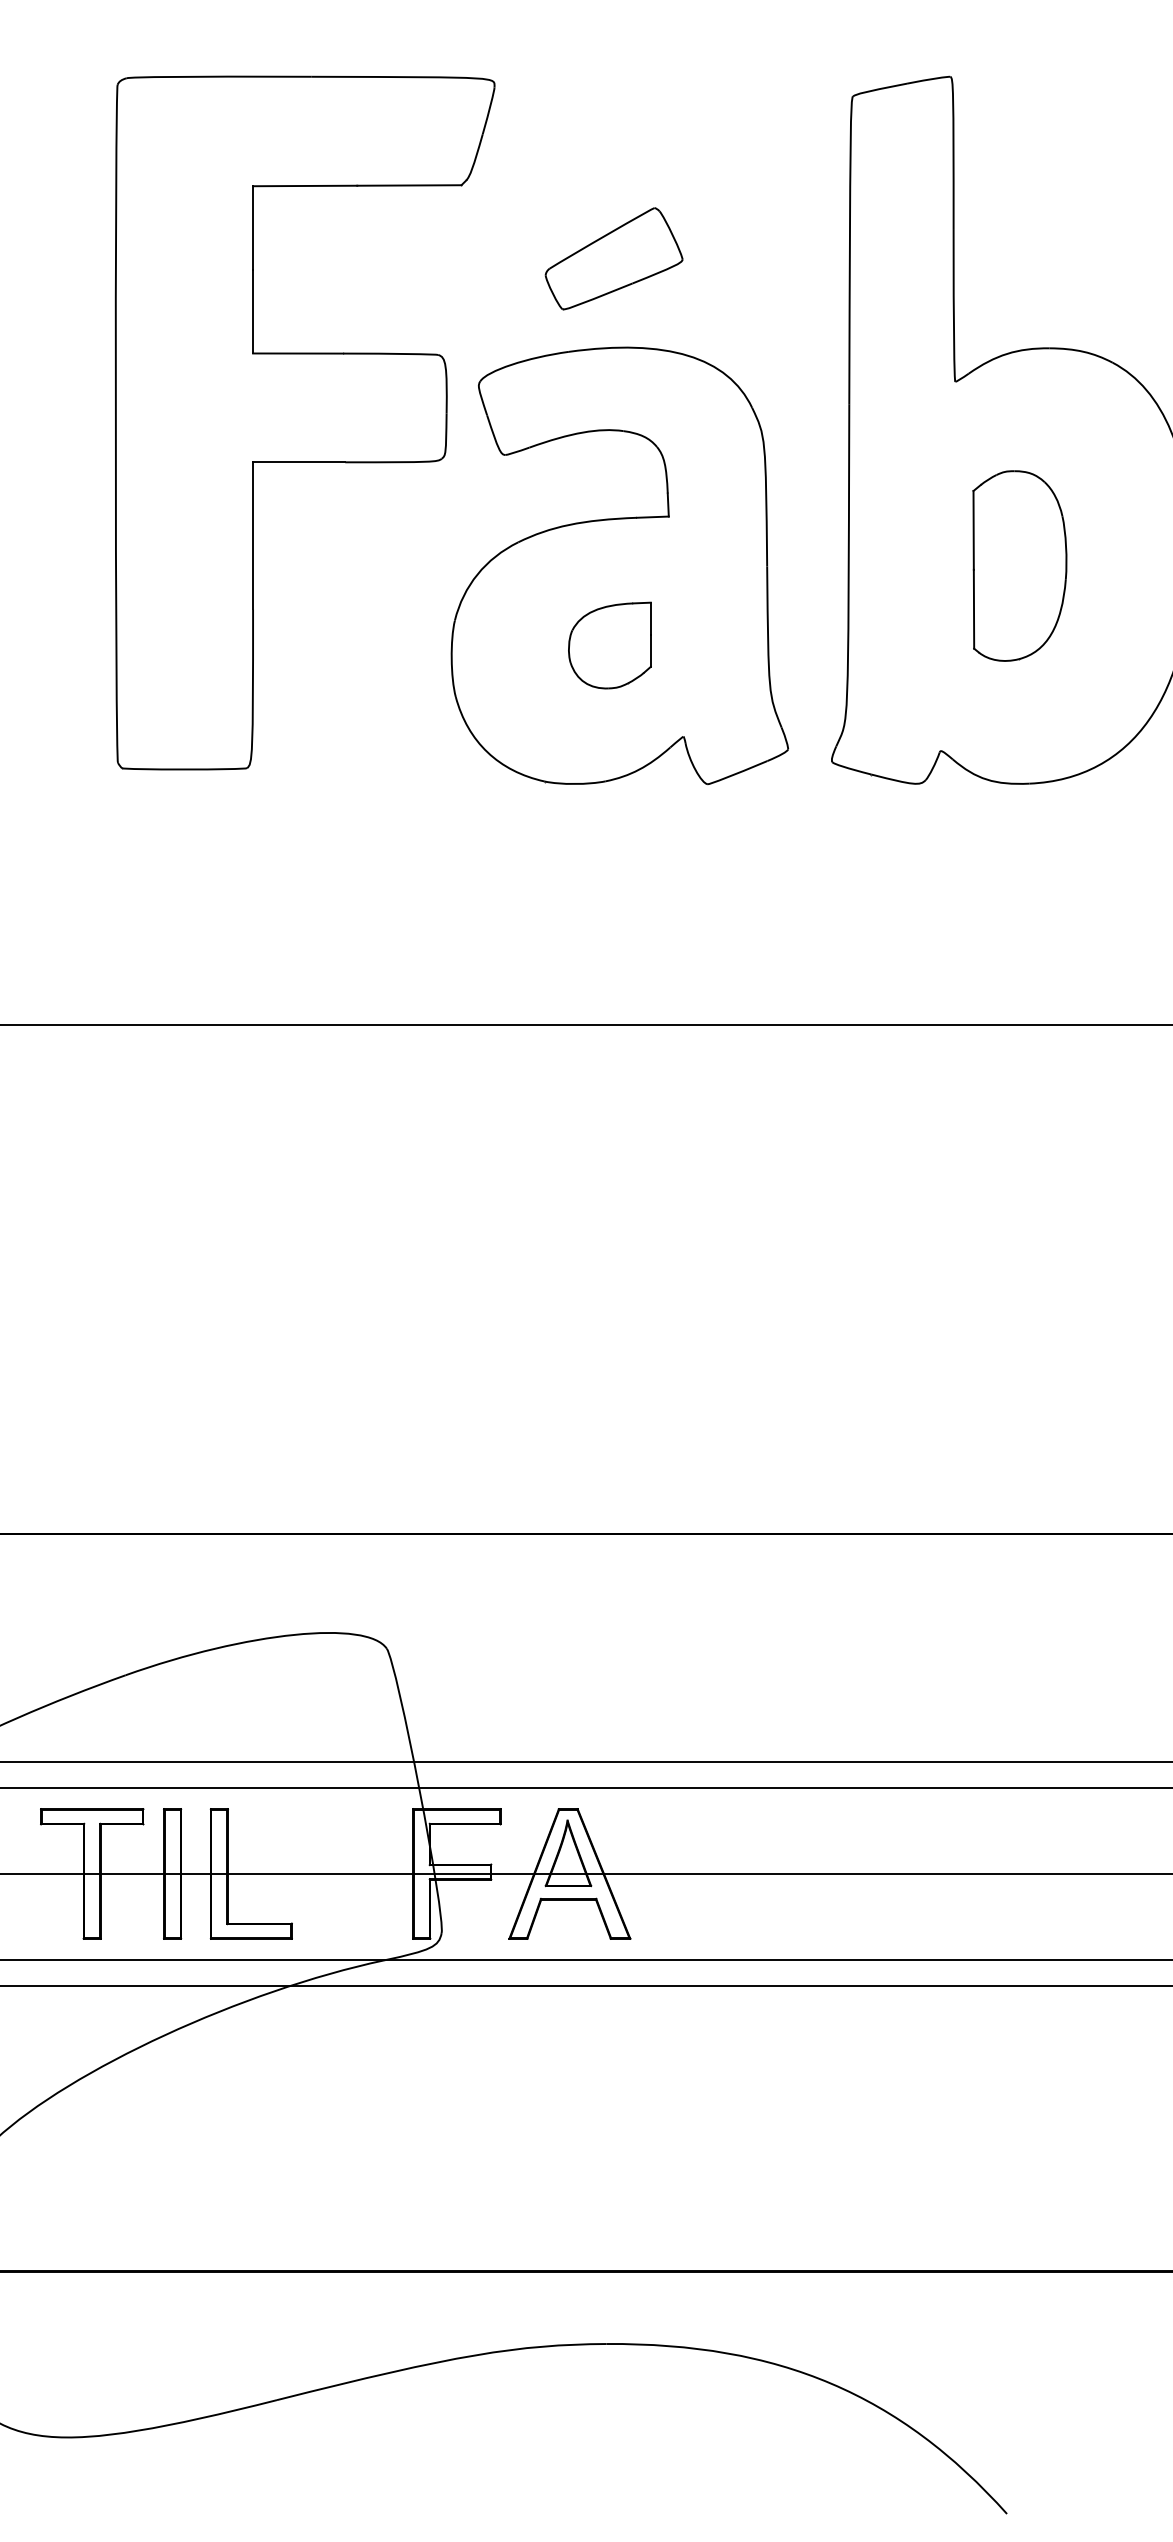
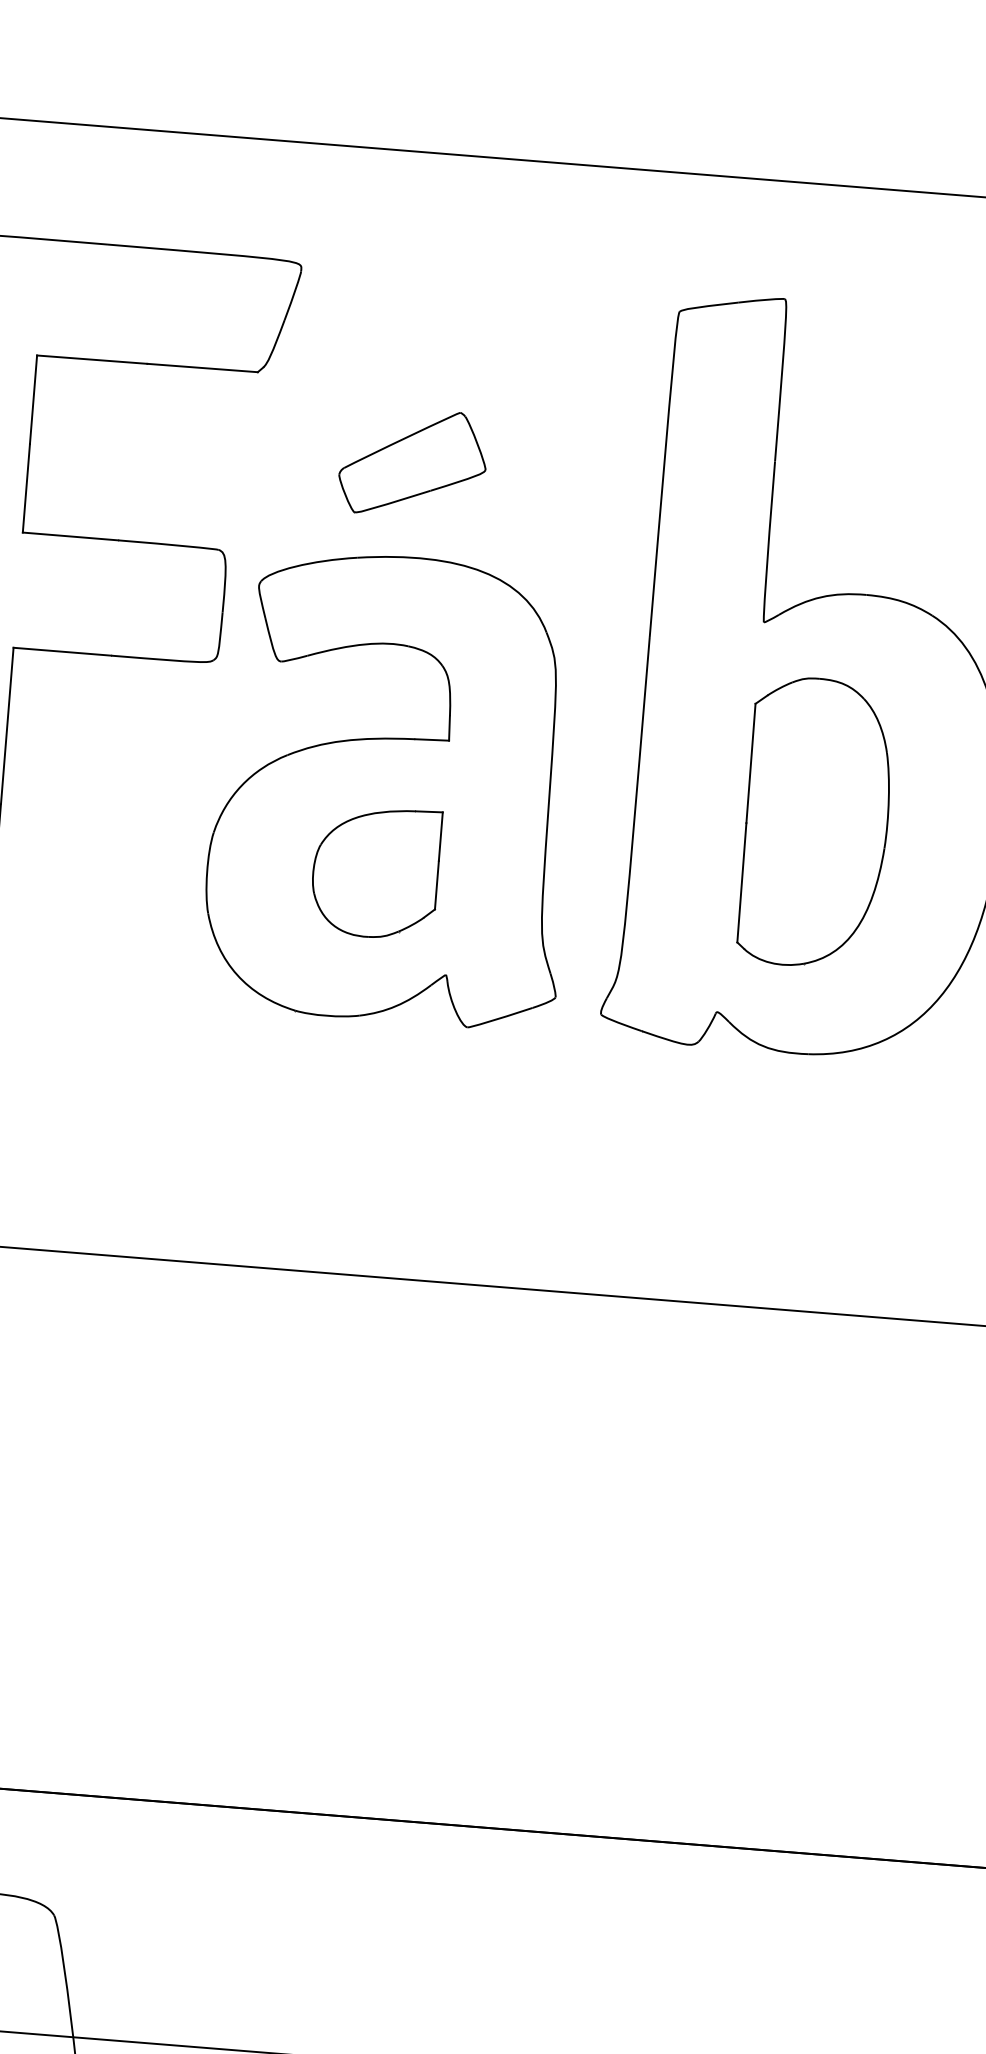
part: (1019, 565) -> (816, 822), size x1.43
part: (609, 645) -> (375, 872), size x1.43

